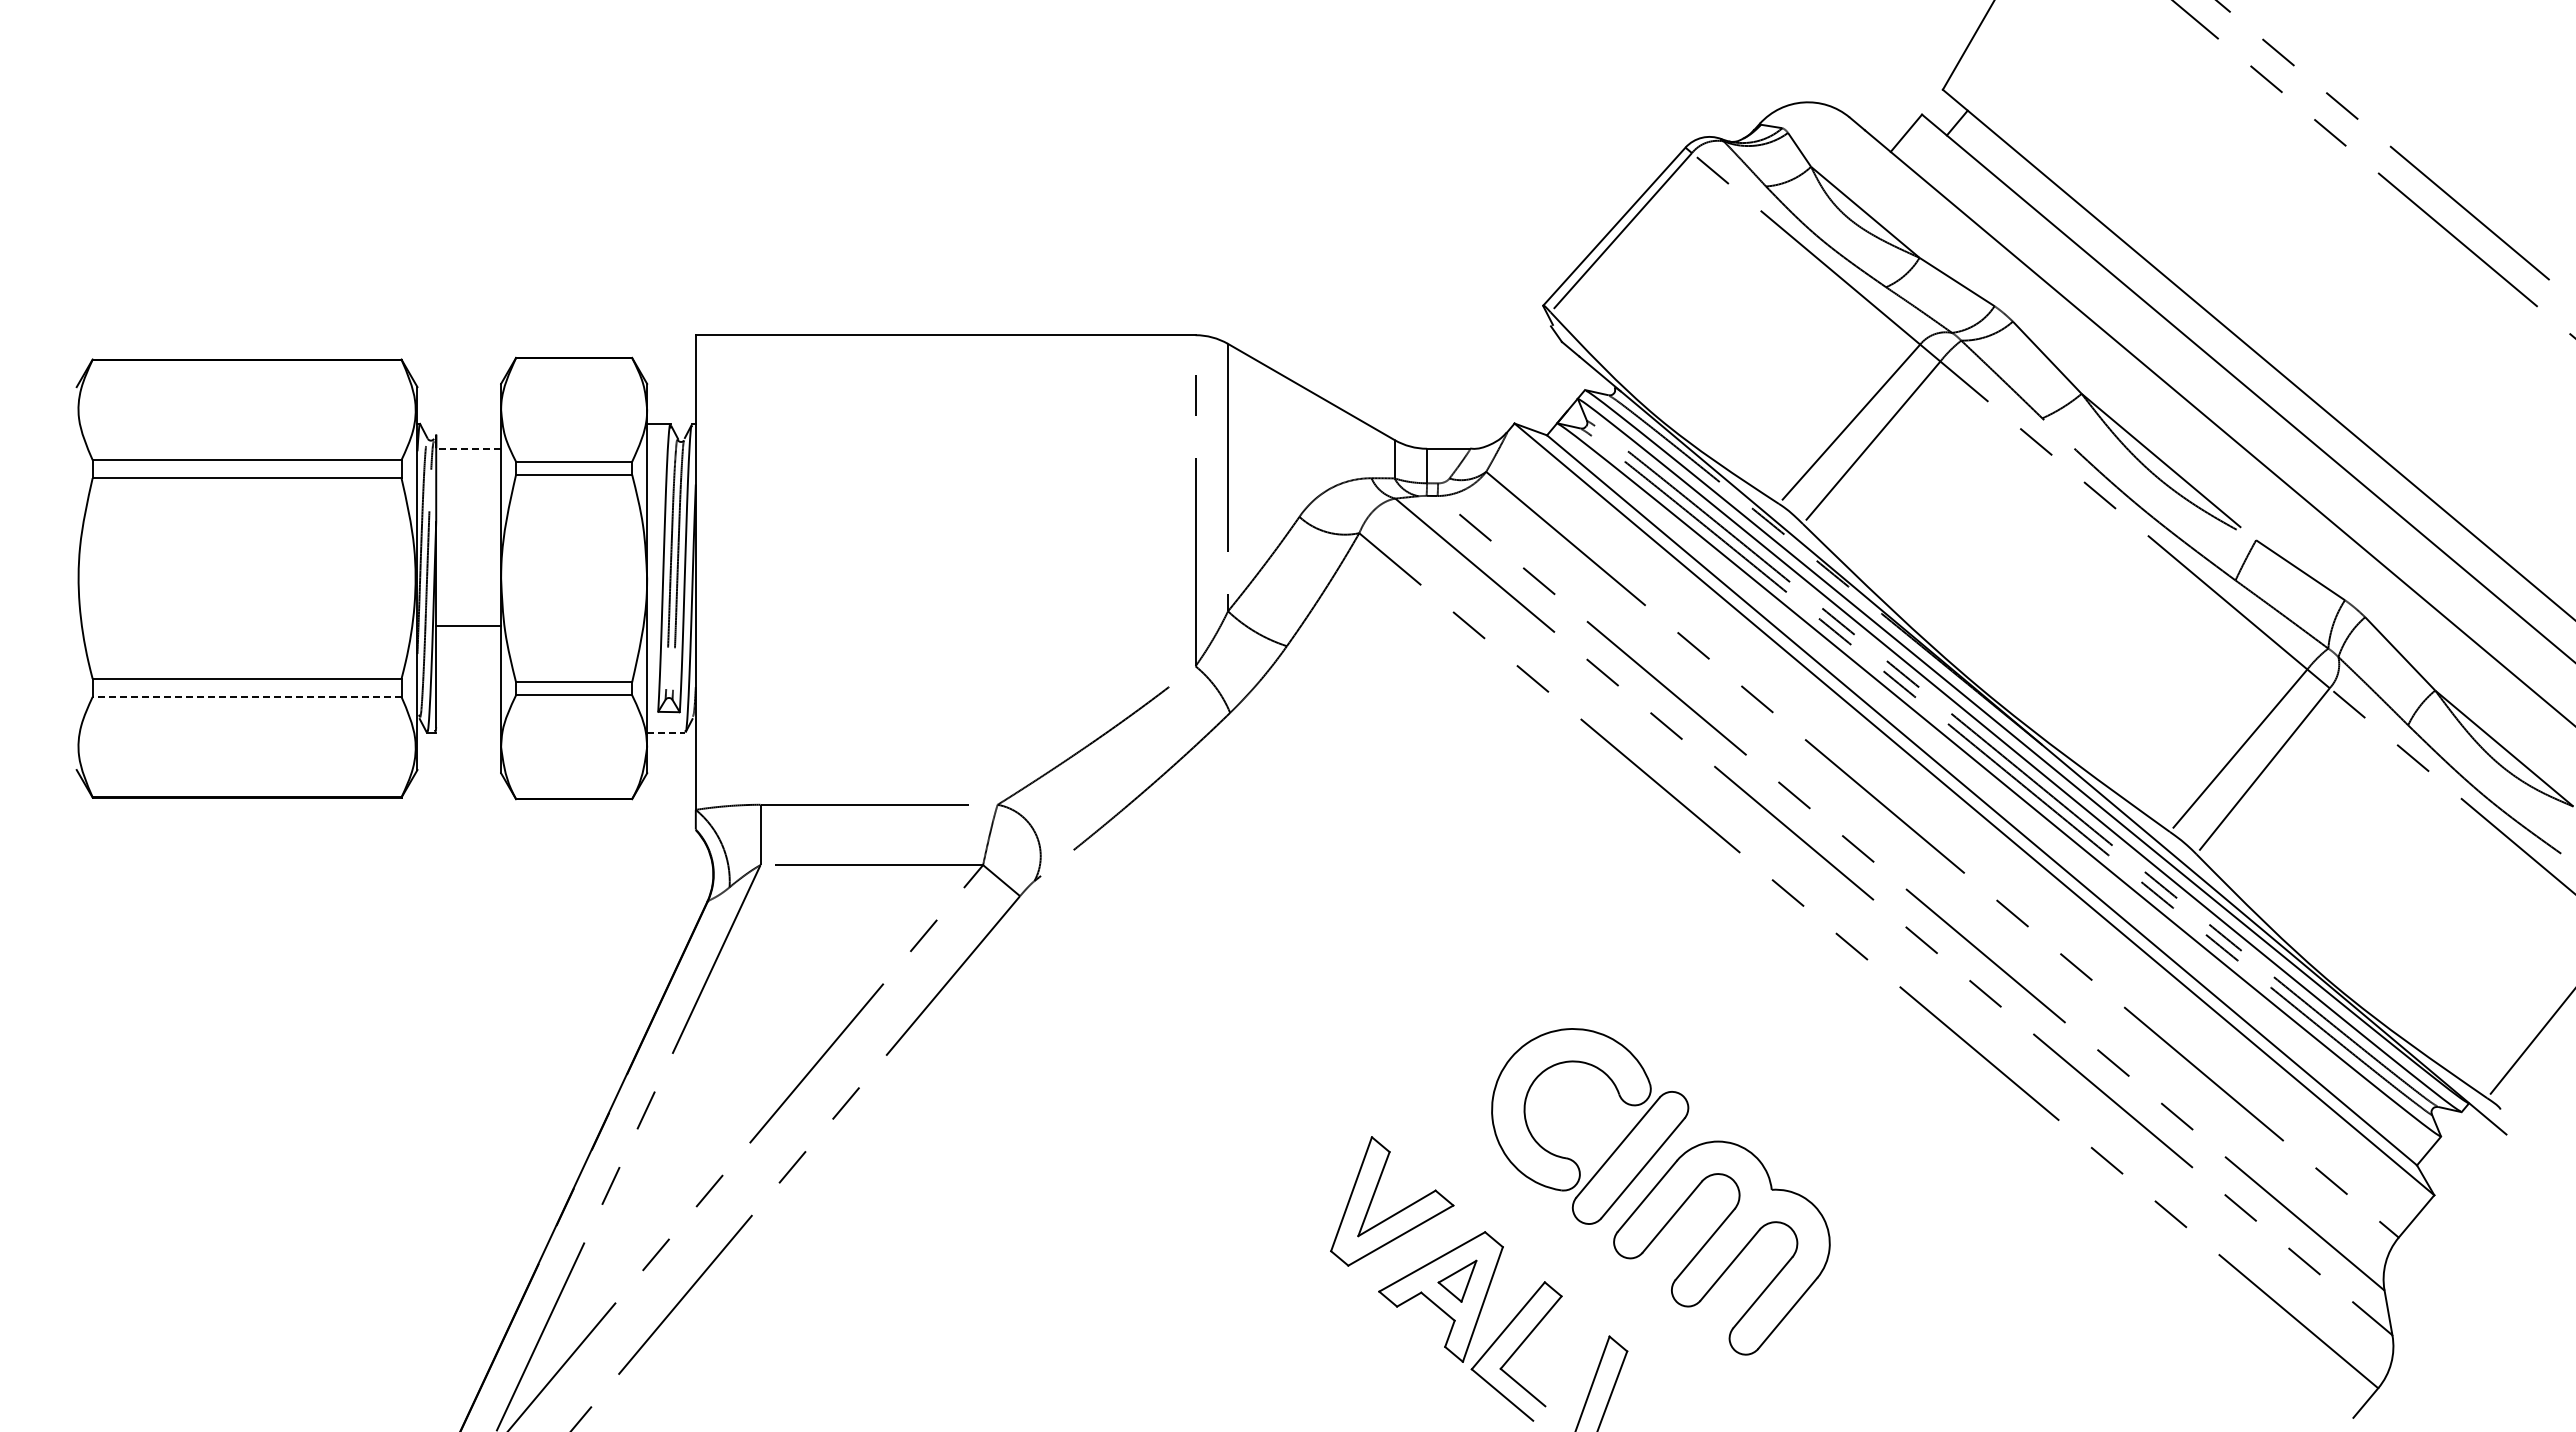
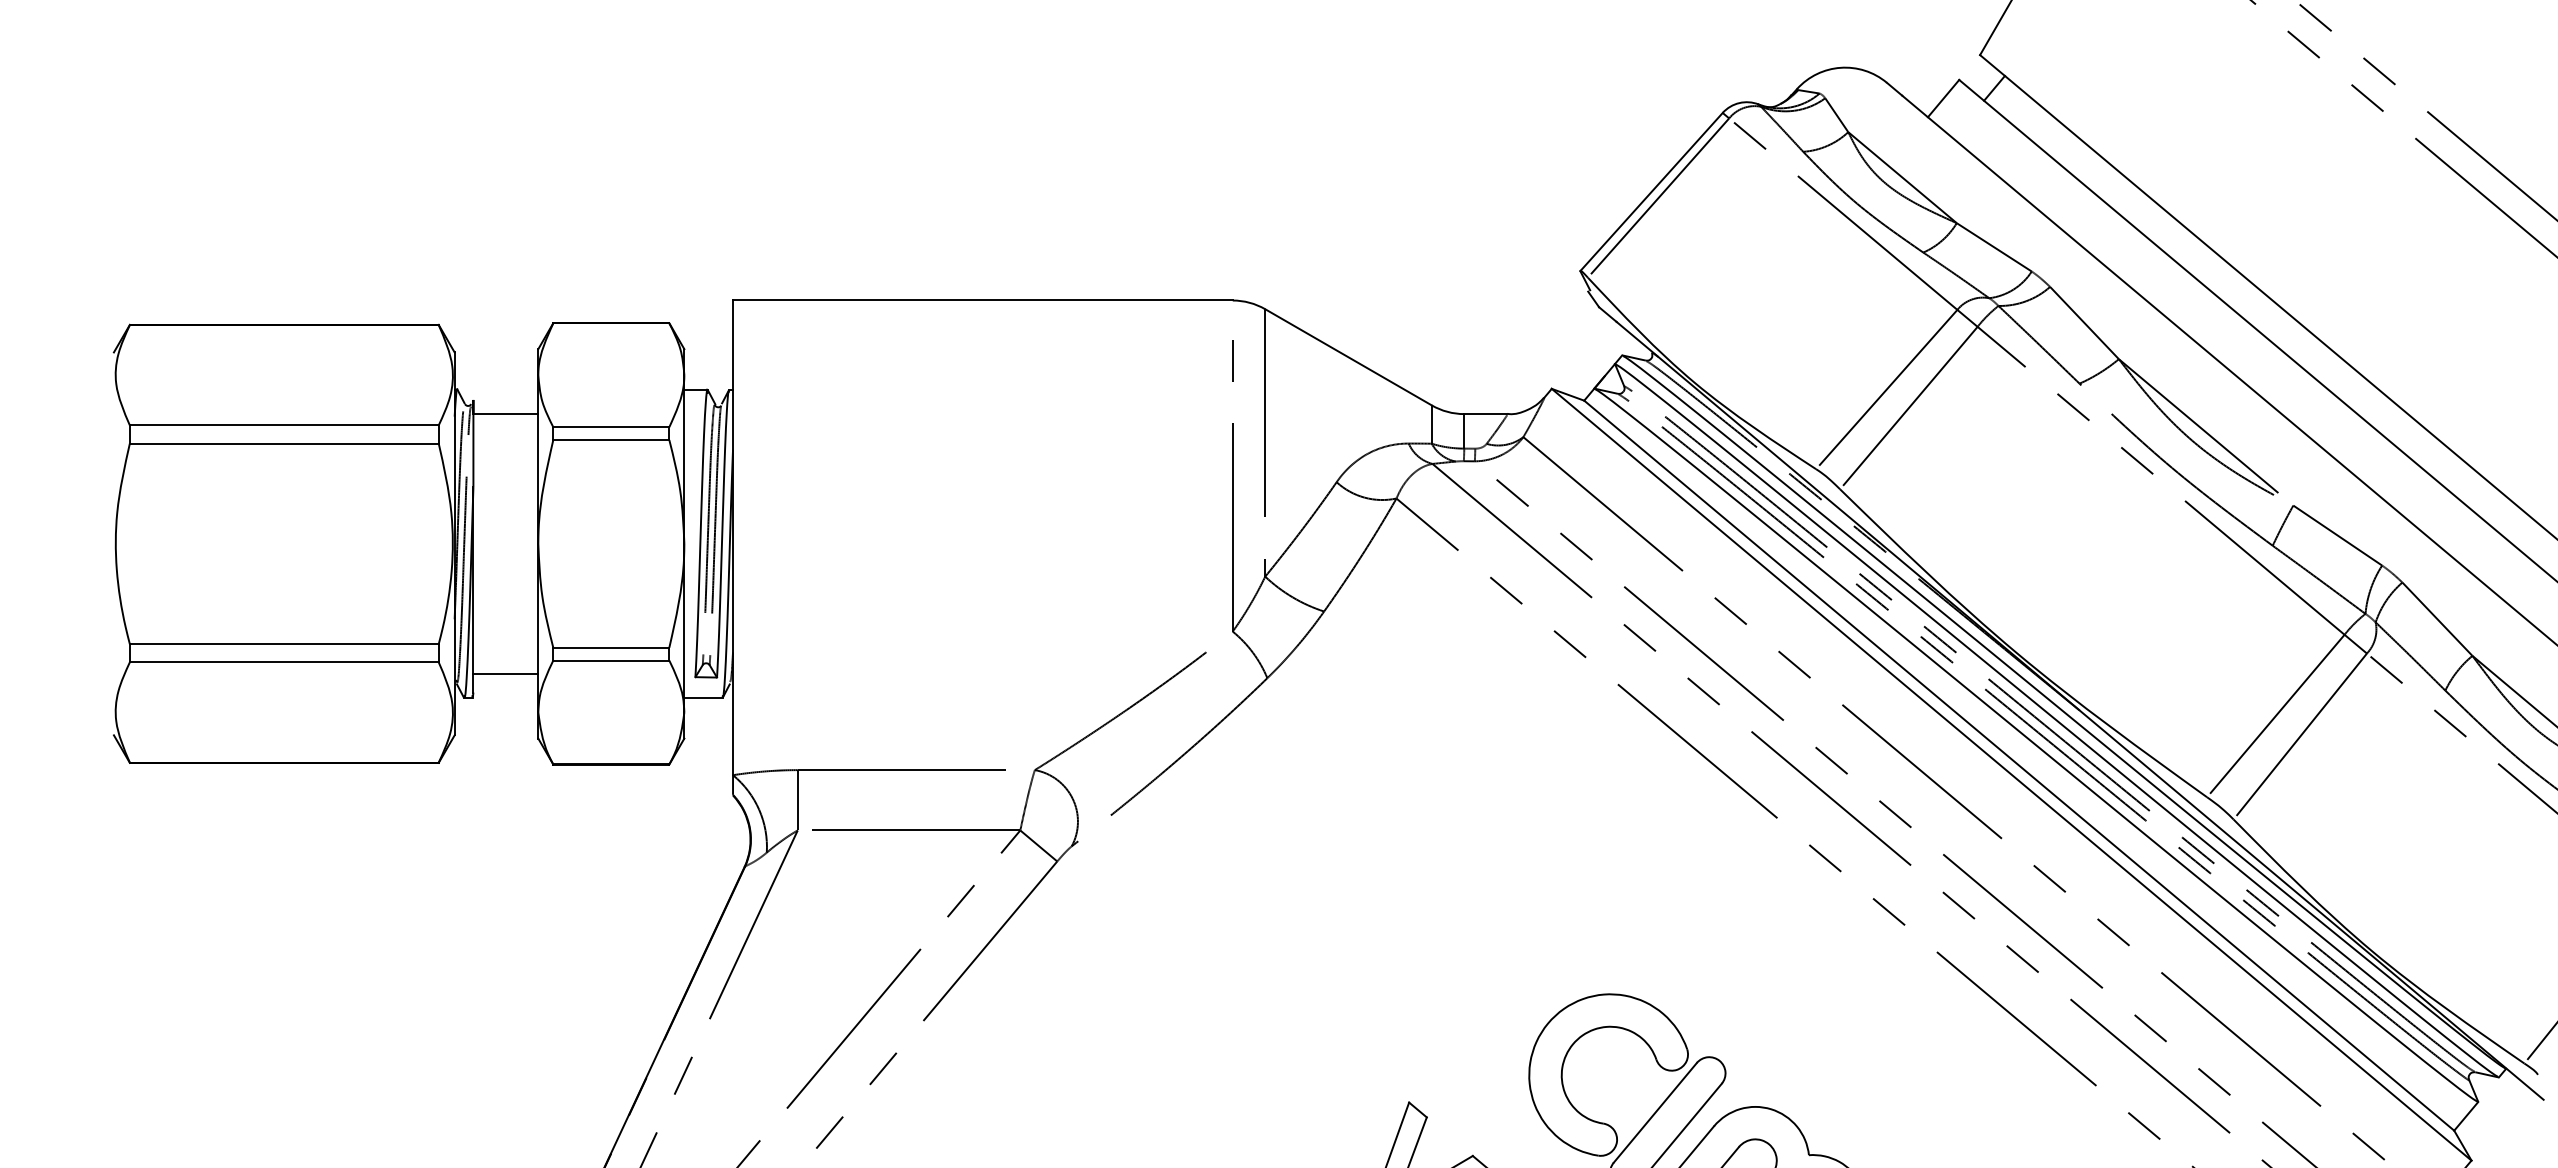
line: (468, 448) -> (505, 413), dashed -> solid
line: (468, 626) -> (505, 673), moved
line: (246, 696) -> (283, 661), dashed -> solid
line: (666, 732) -> (703, 697), dashed -> solid

